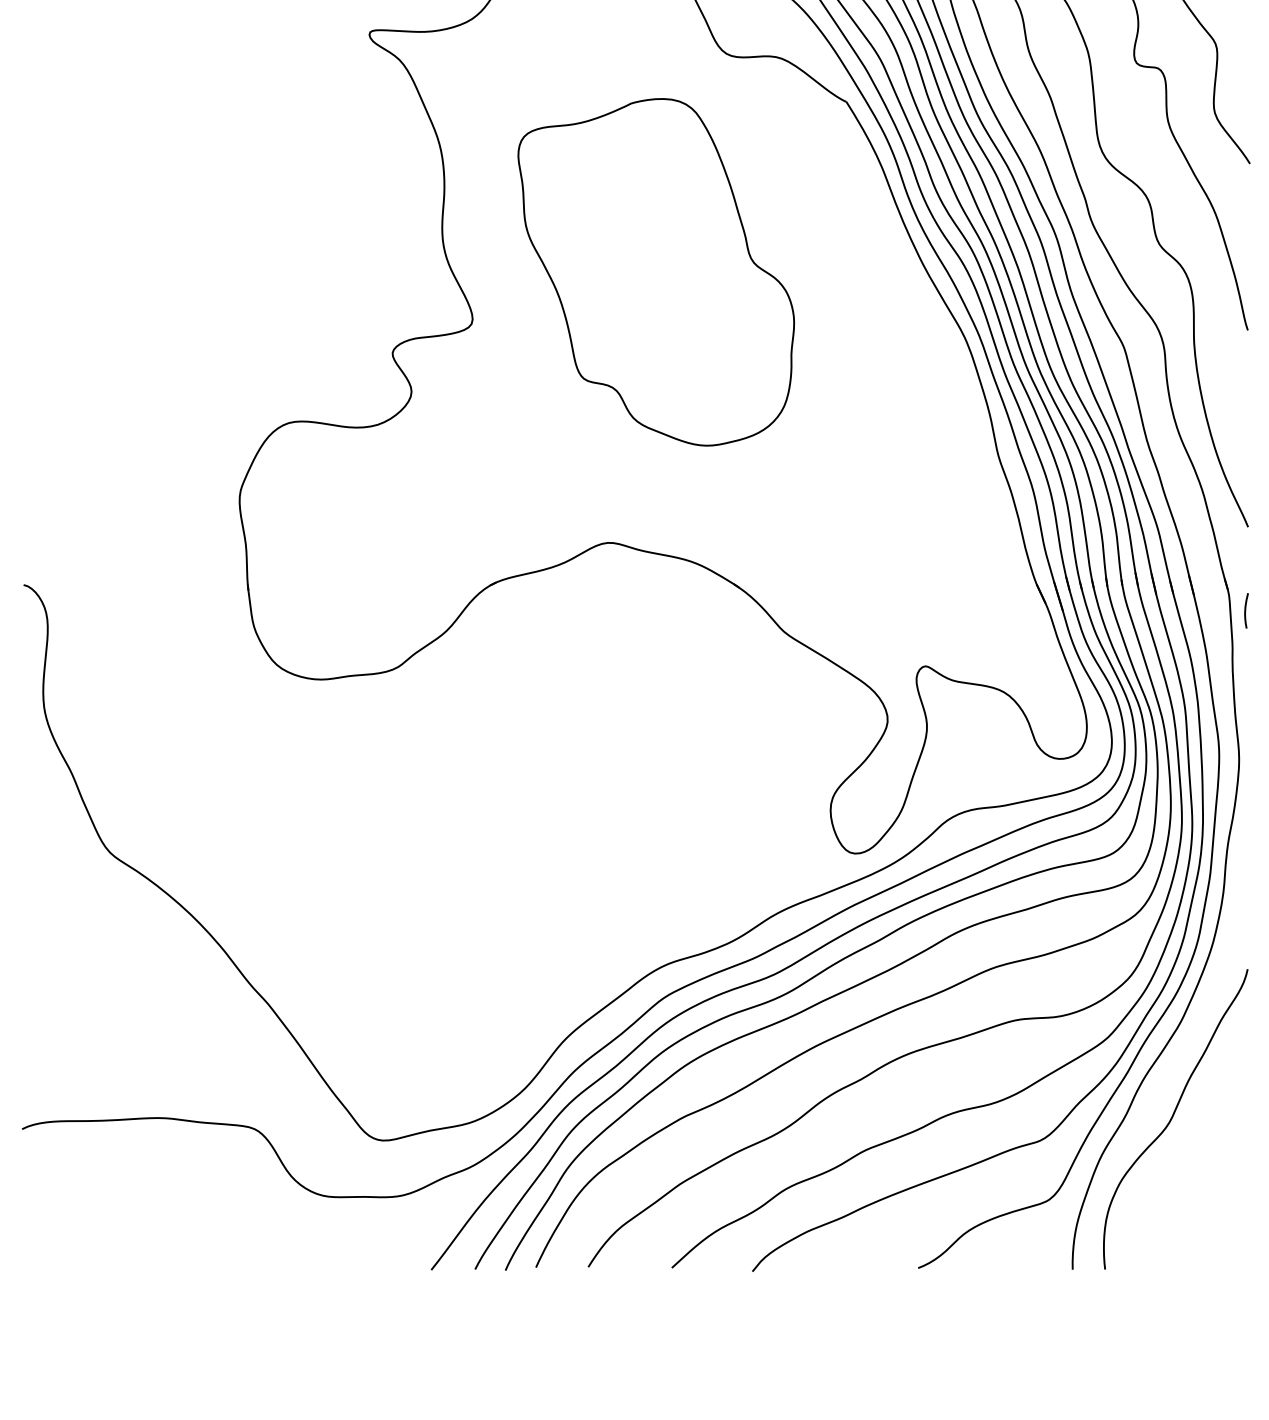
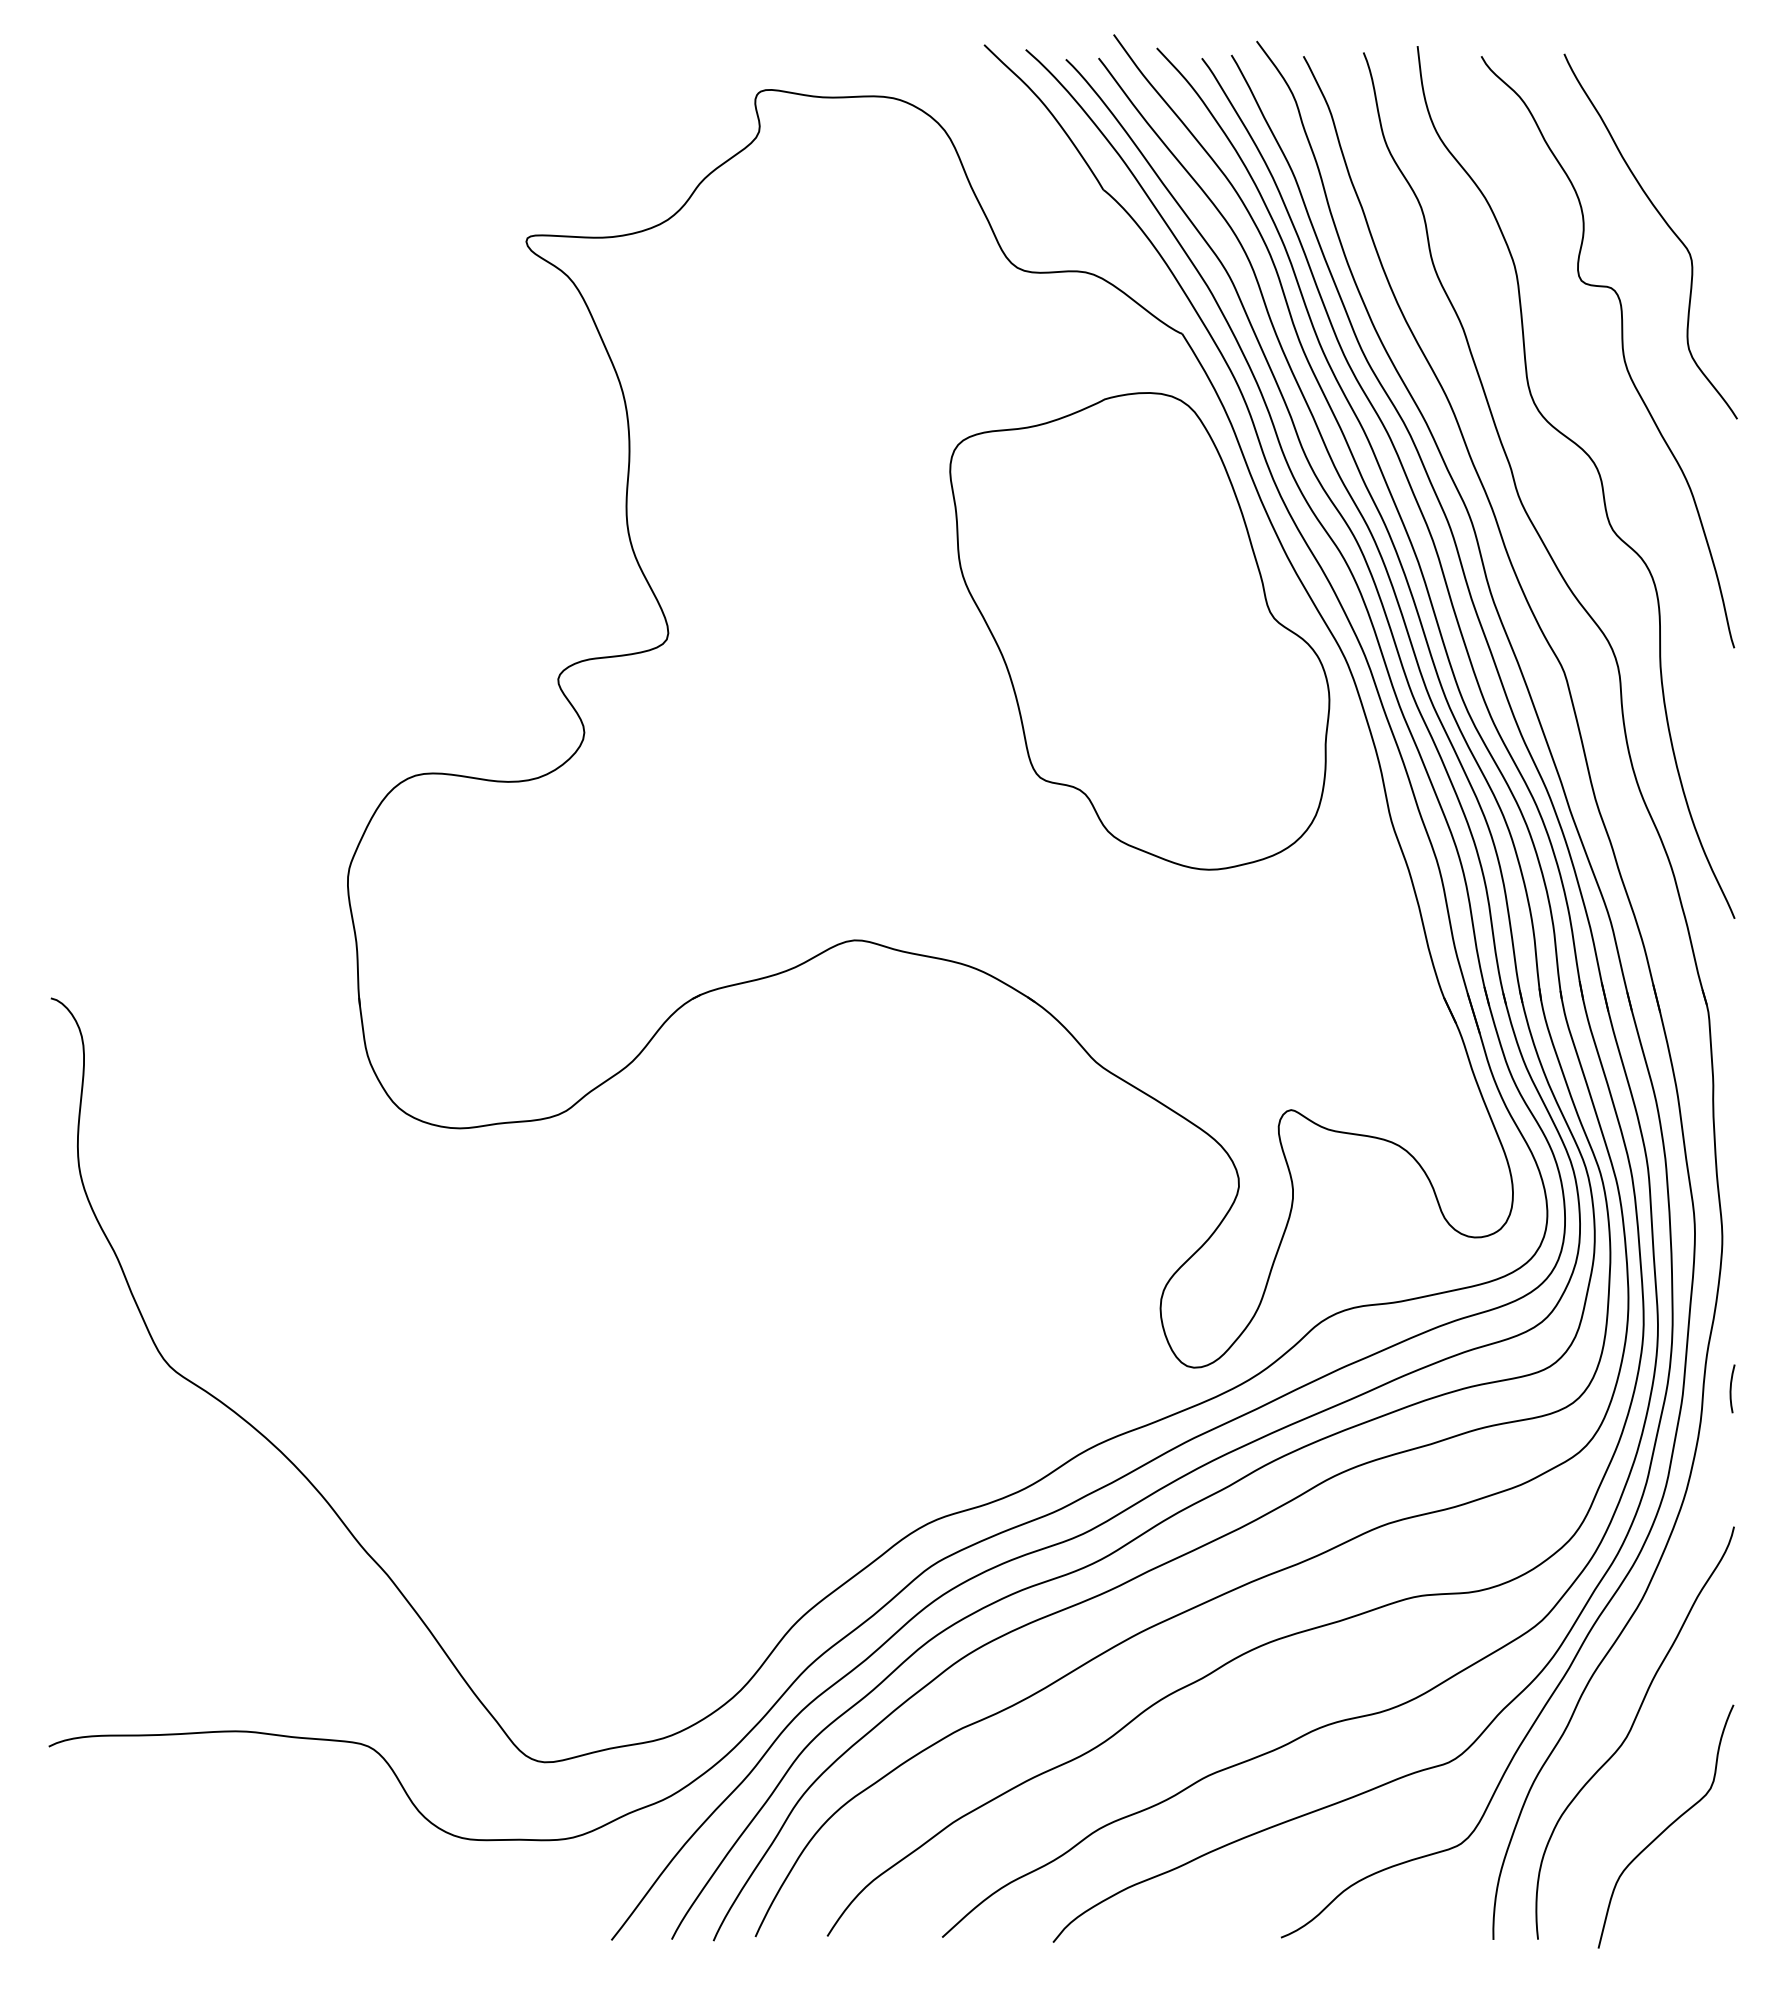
part: (656, 272) -> (1139, 631), moved
curve: (1245, 610) -> (1731, 1388), moved
curve: (1198, 1187) -> (1666, 1827), added

